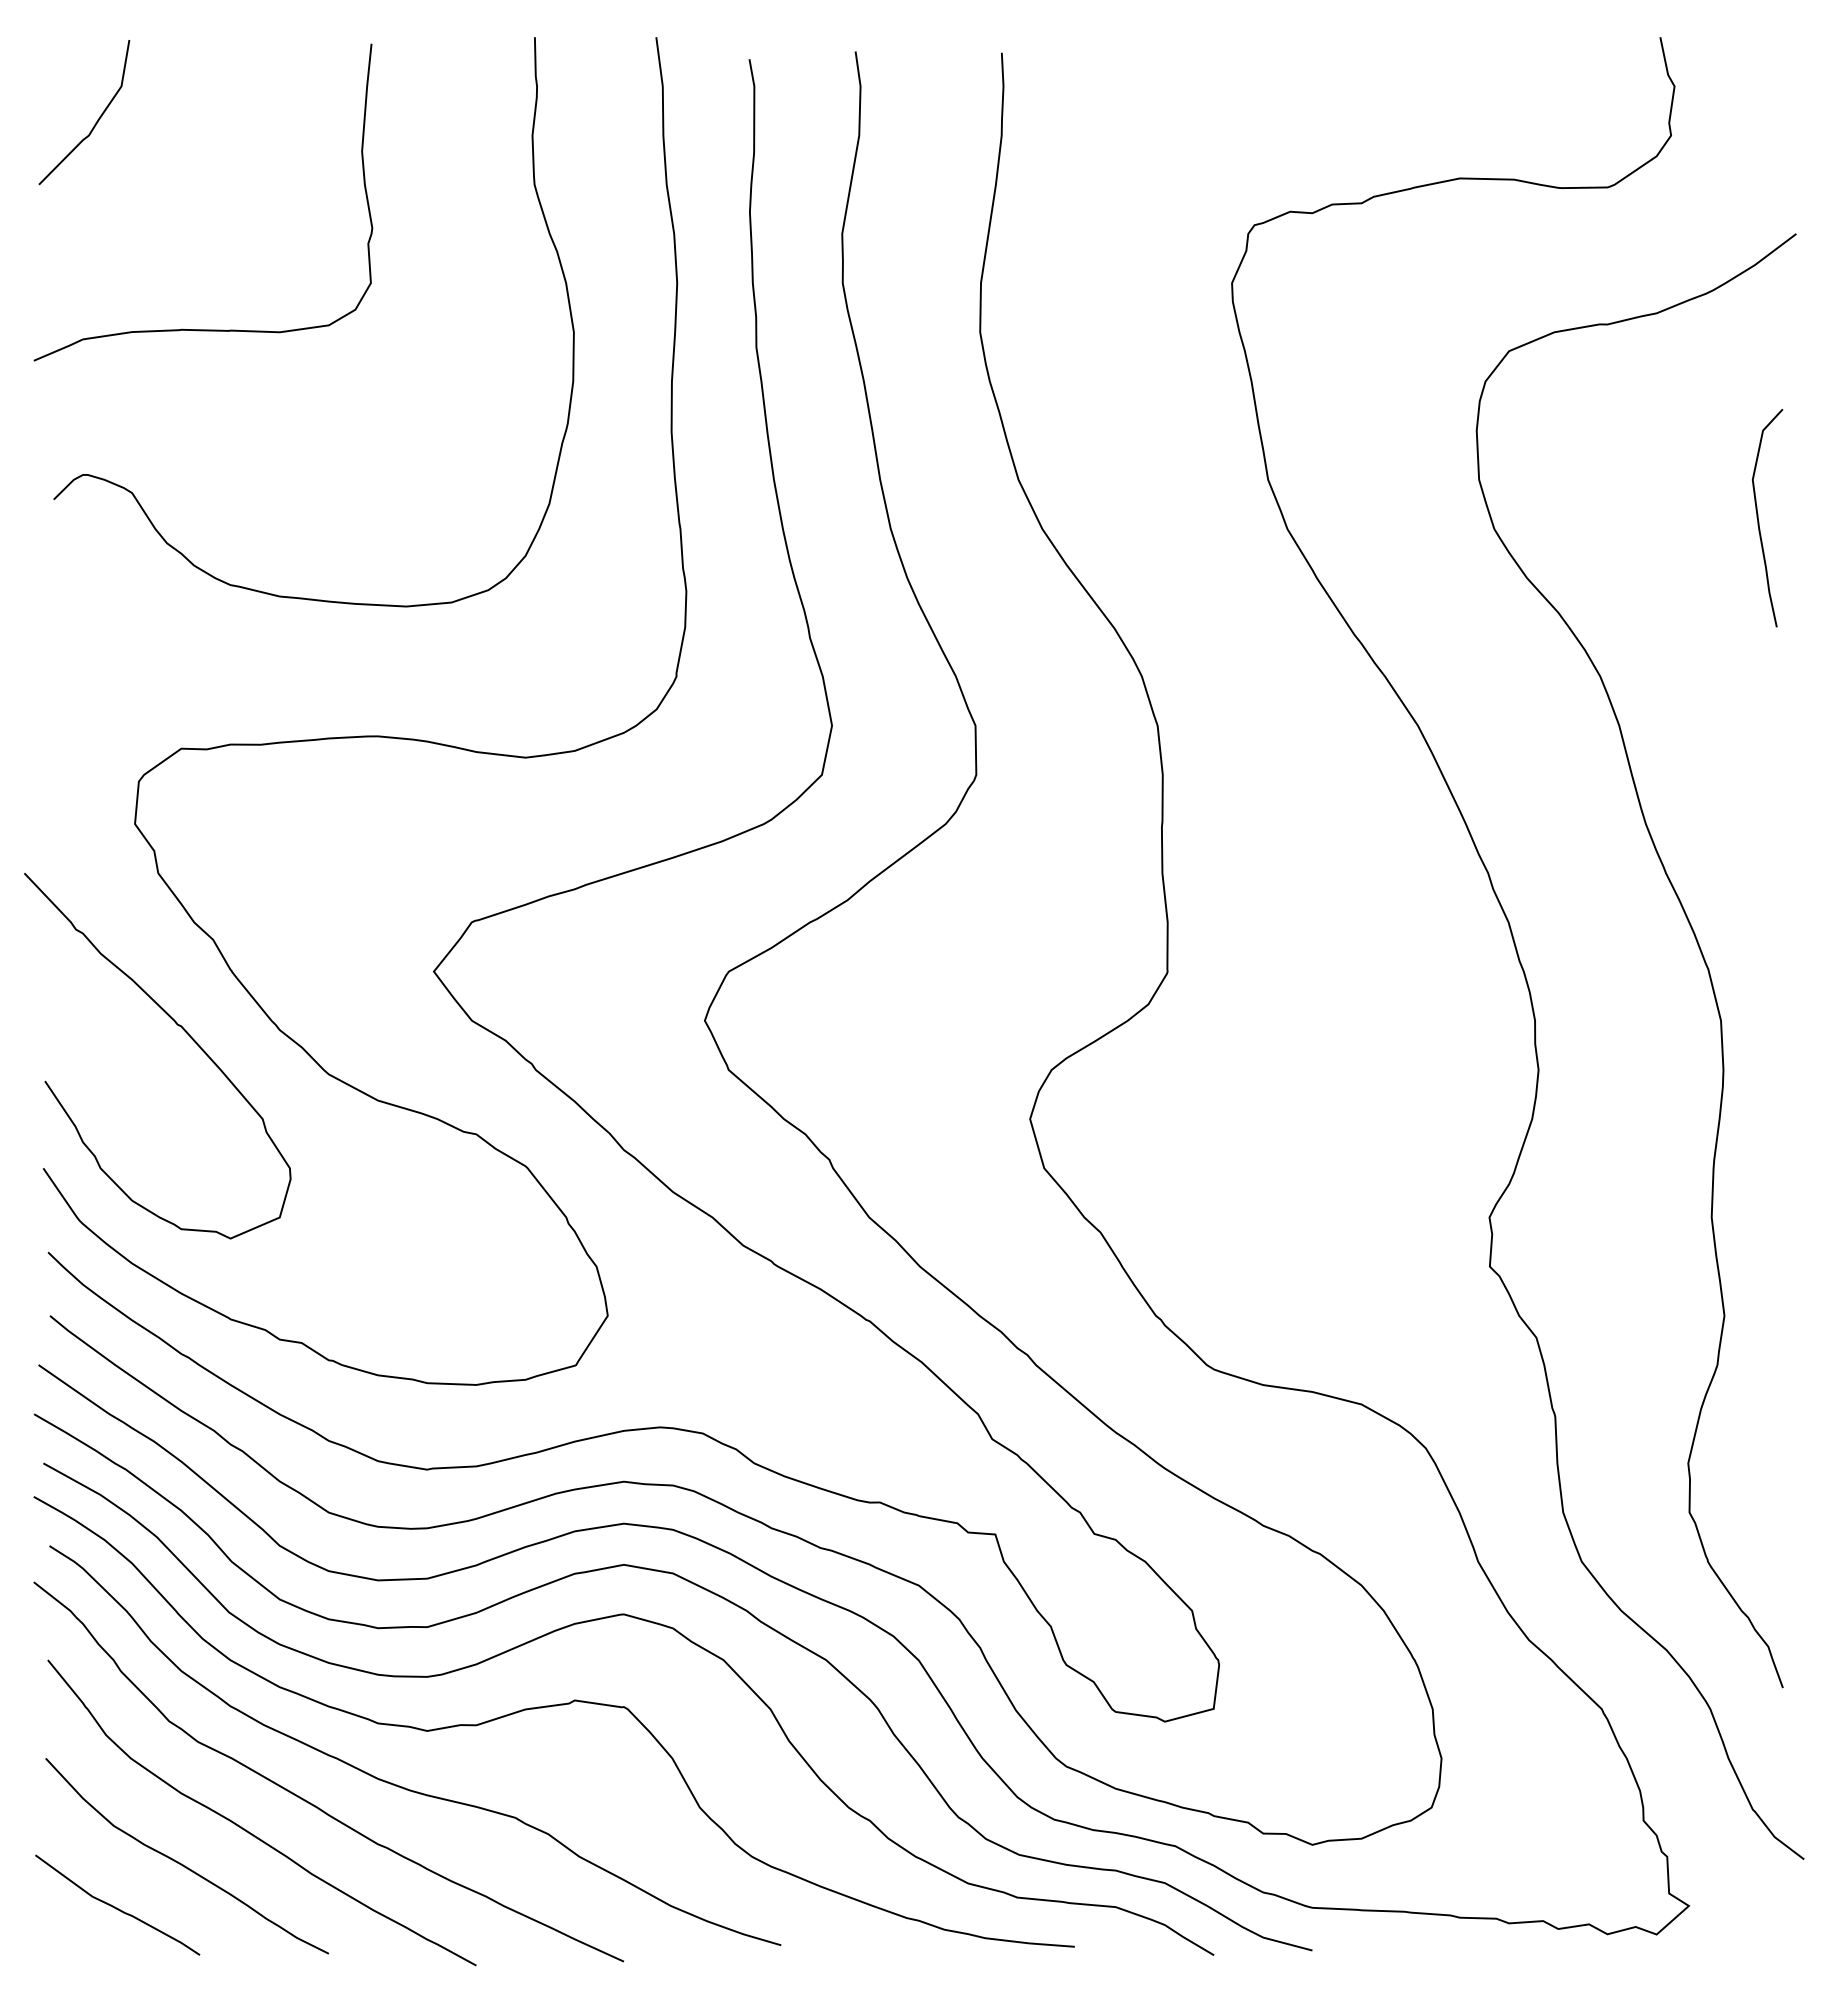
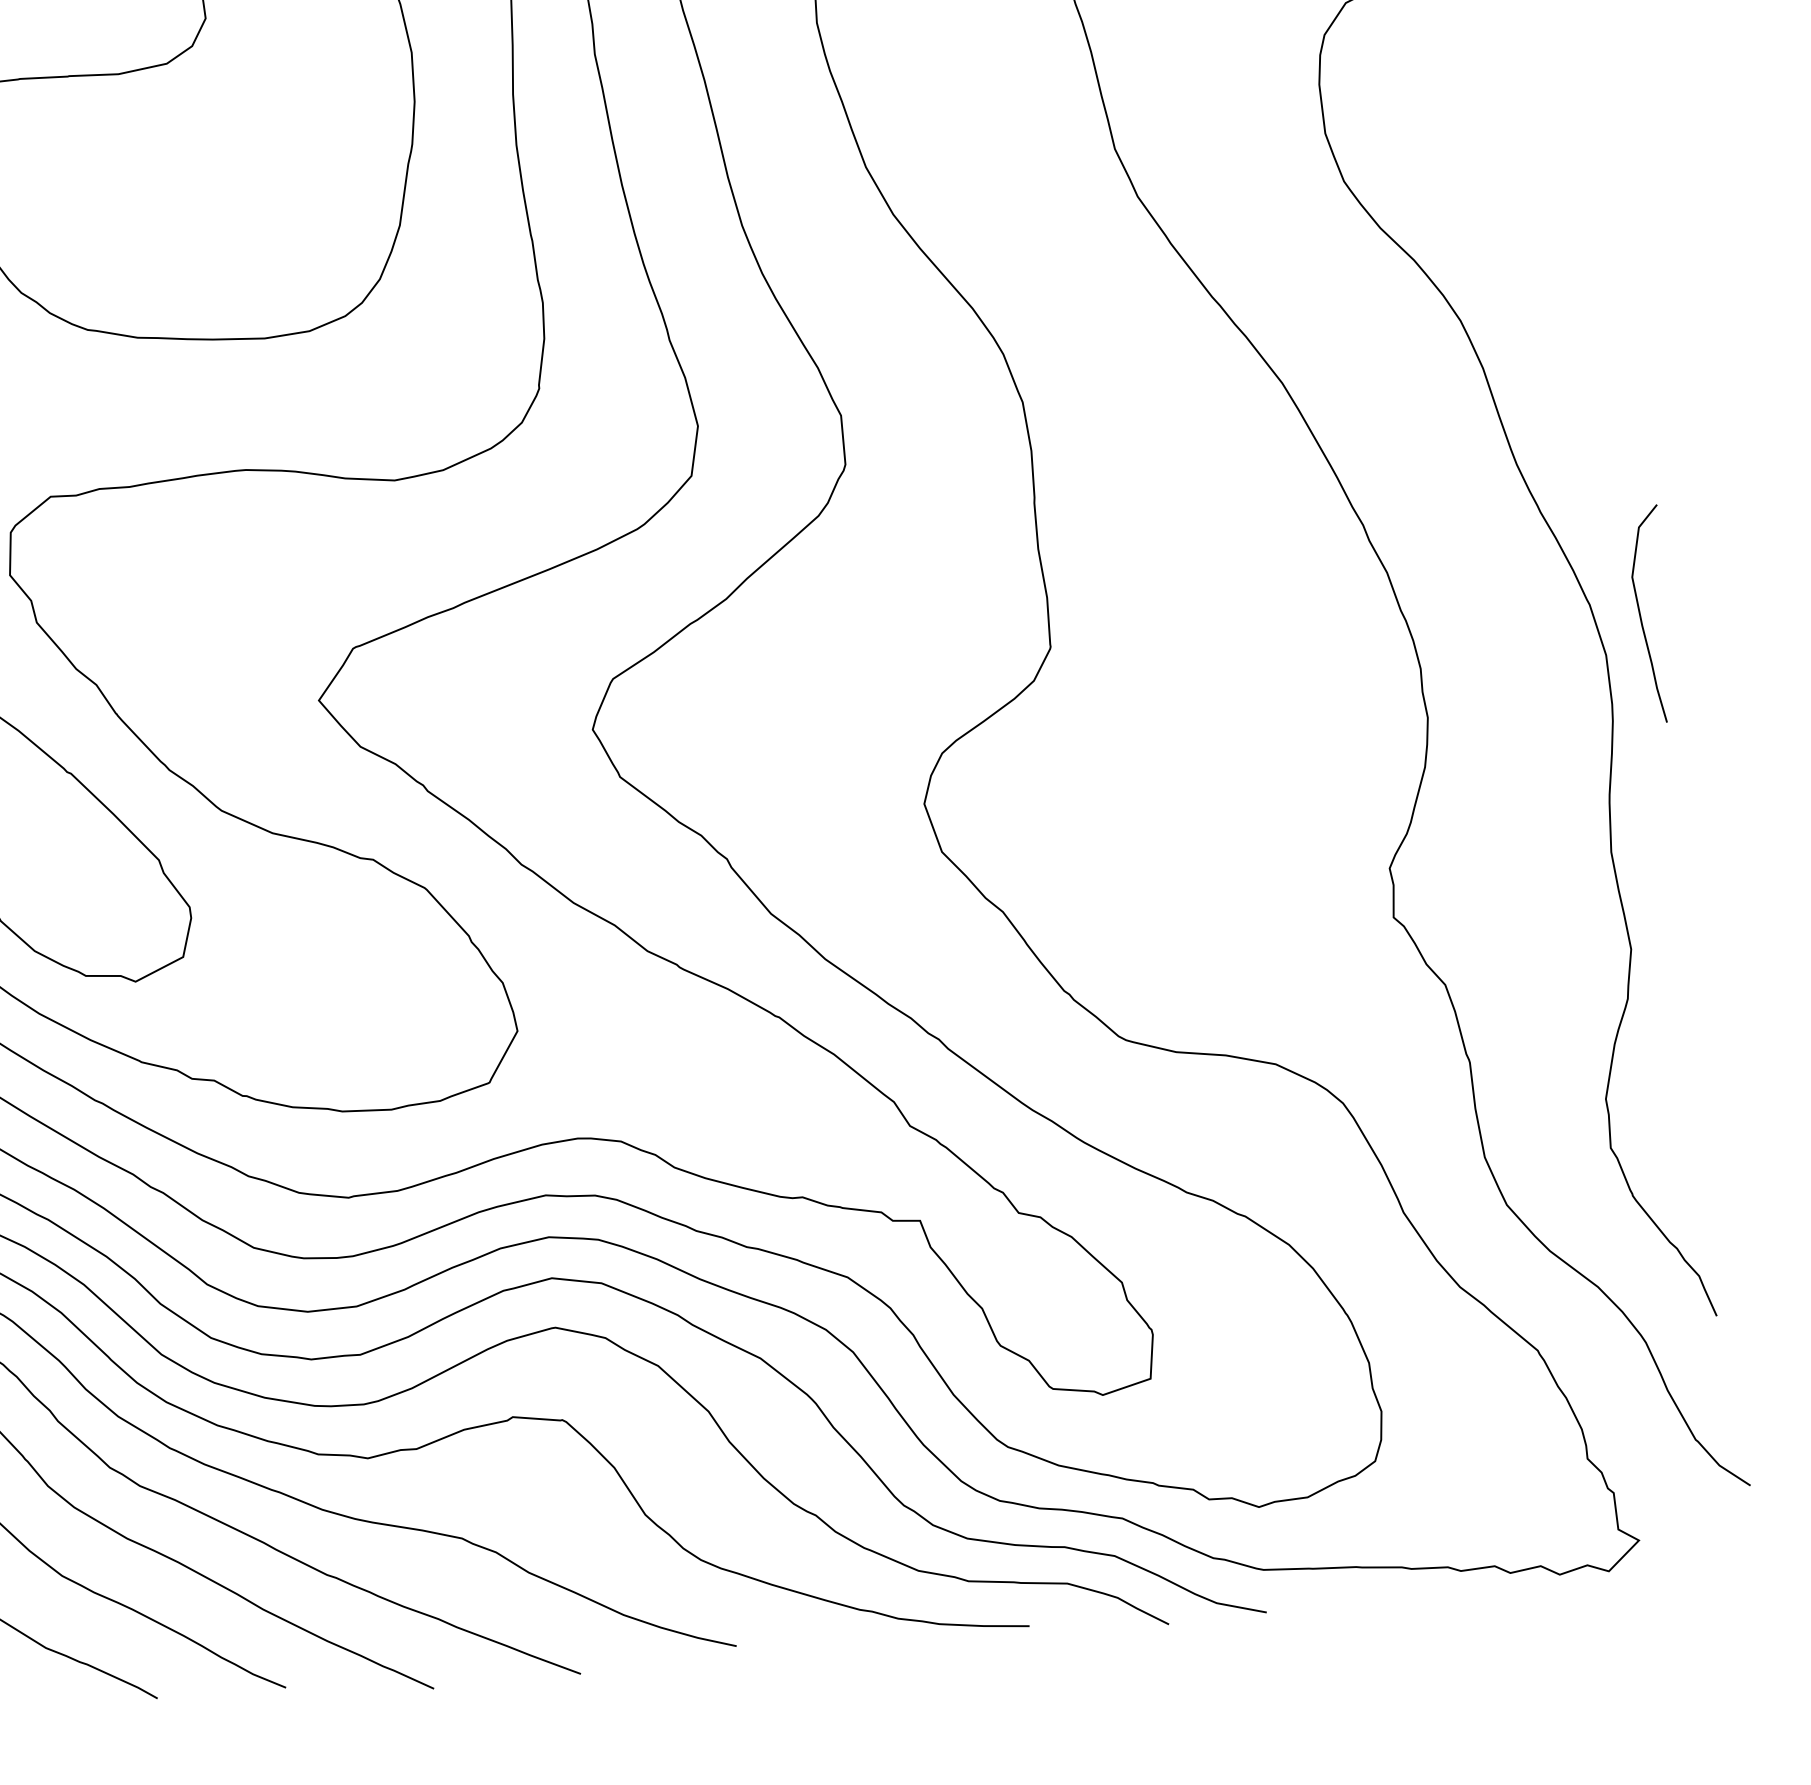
curve: (1759, 521) -> (1642, 618), moved

